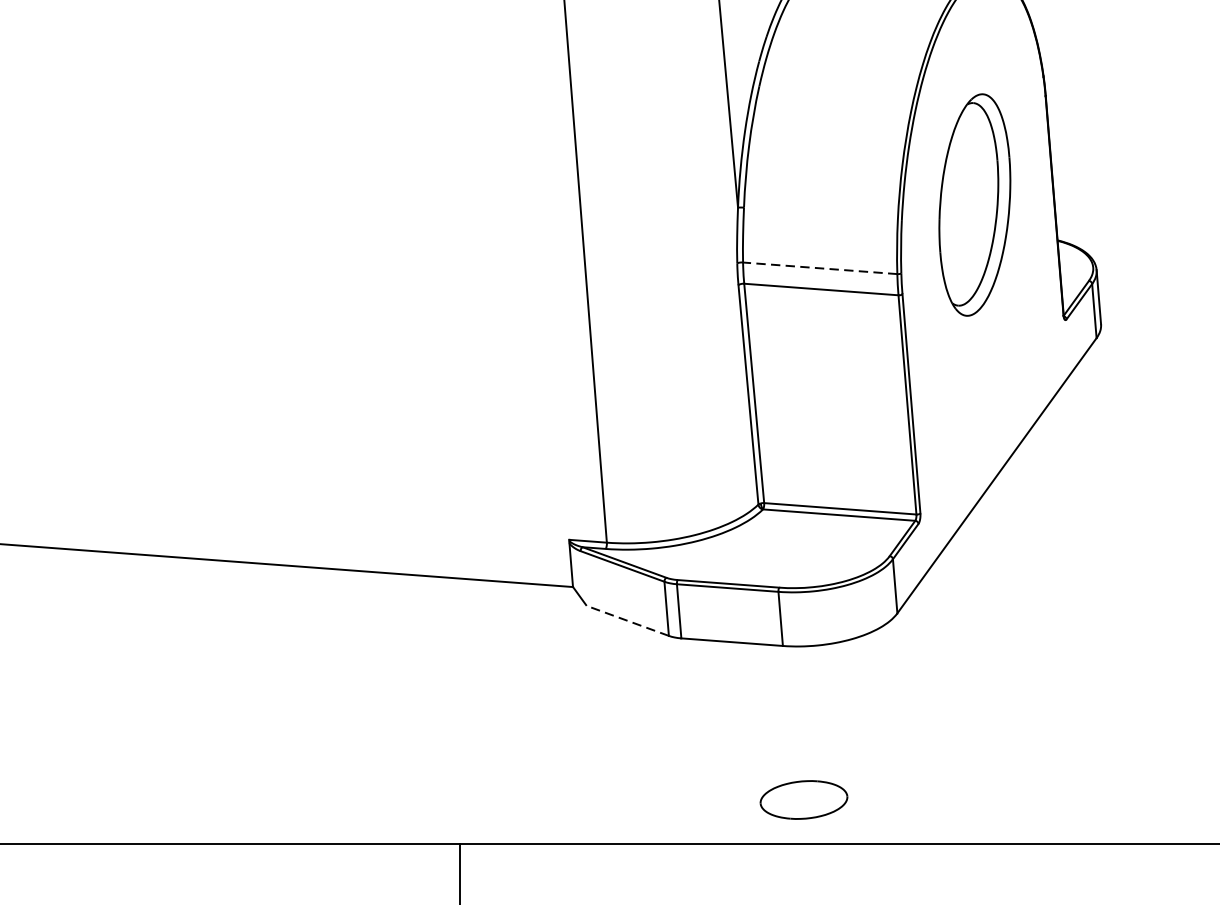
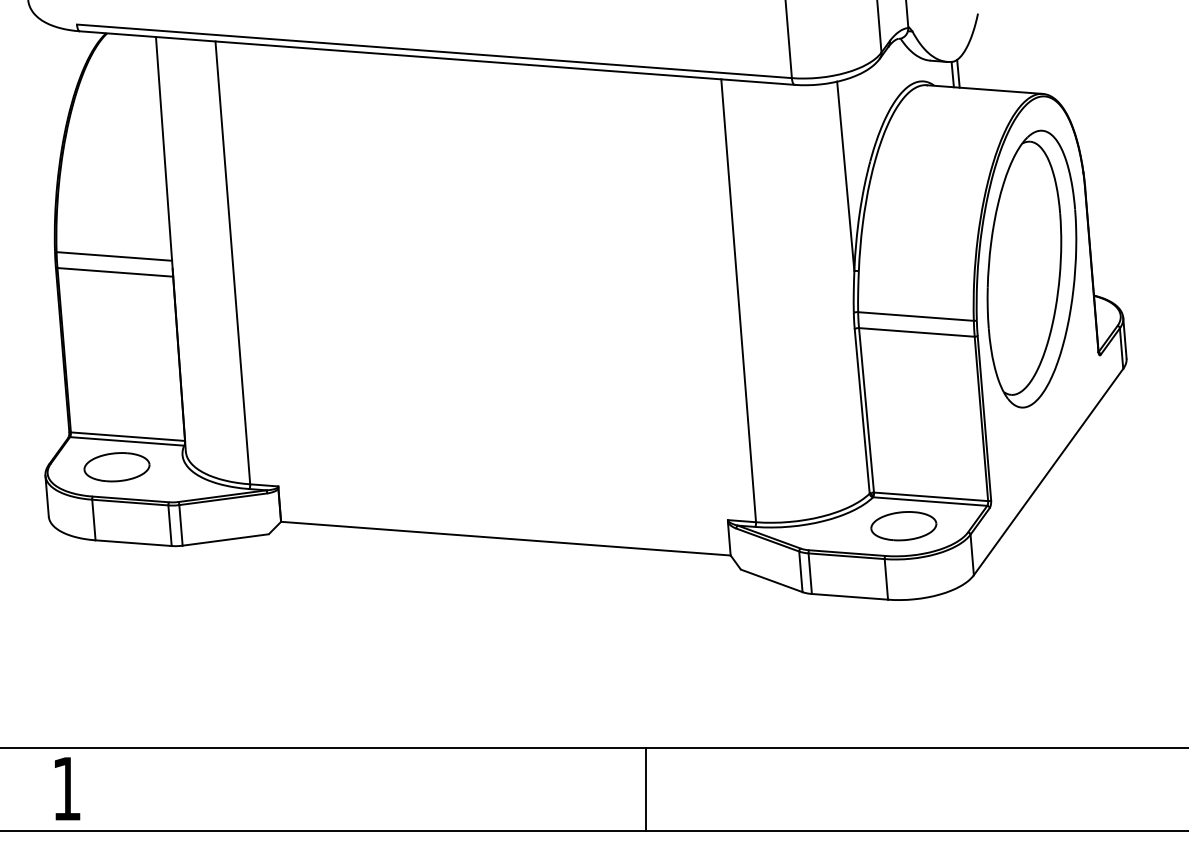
part: (974, 204) -> (1031, 268), size x1.67
line: (819, 268) -> (915, 316), dashed -> solid
line: (627, 620) -> (771, 580), dashed -> solid
part: (803, 800) -> (903, 526), moved

